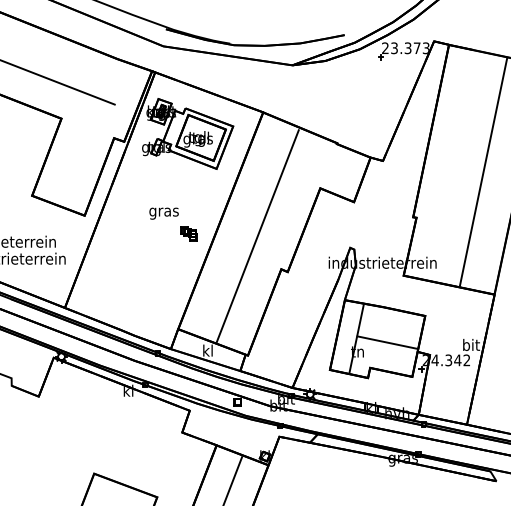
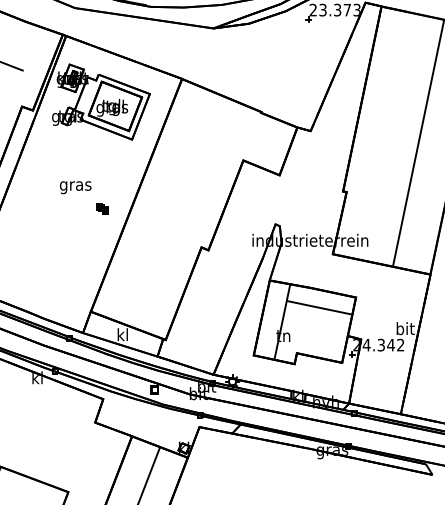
part: (188, 233) -> (101, 208), size x0.7
line: (257, 236) -> (175, 212), removed
line: (386, 342) -> (318, 307), moved

